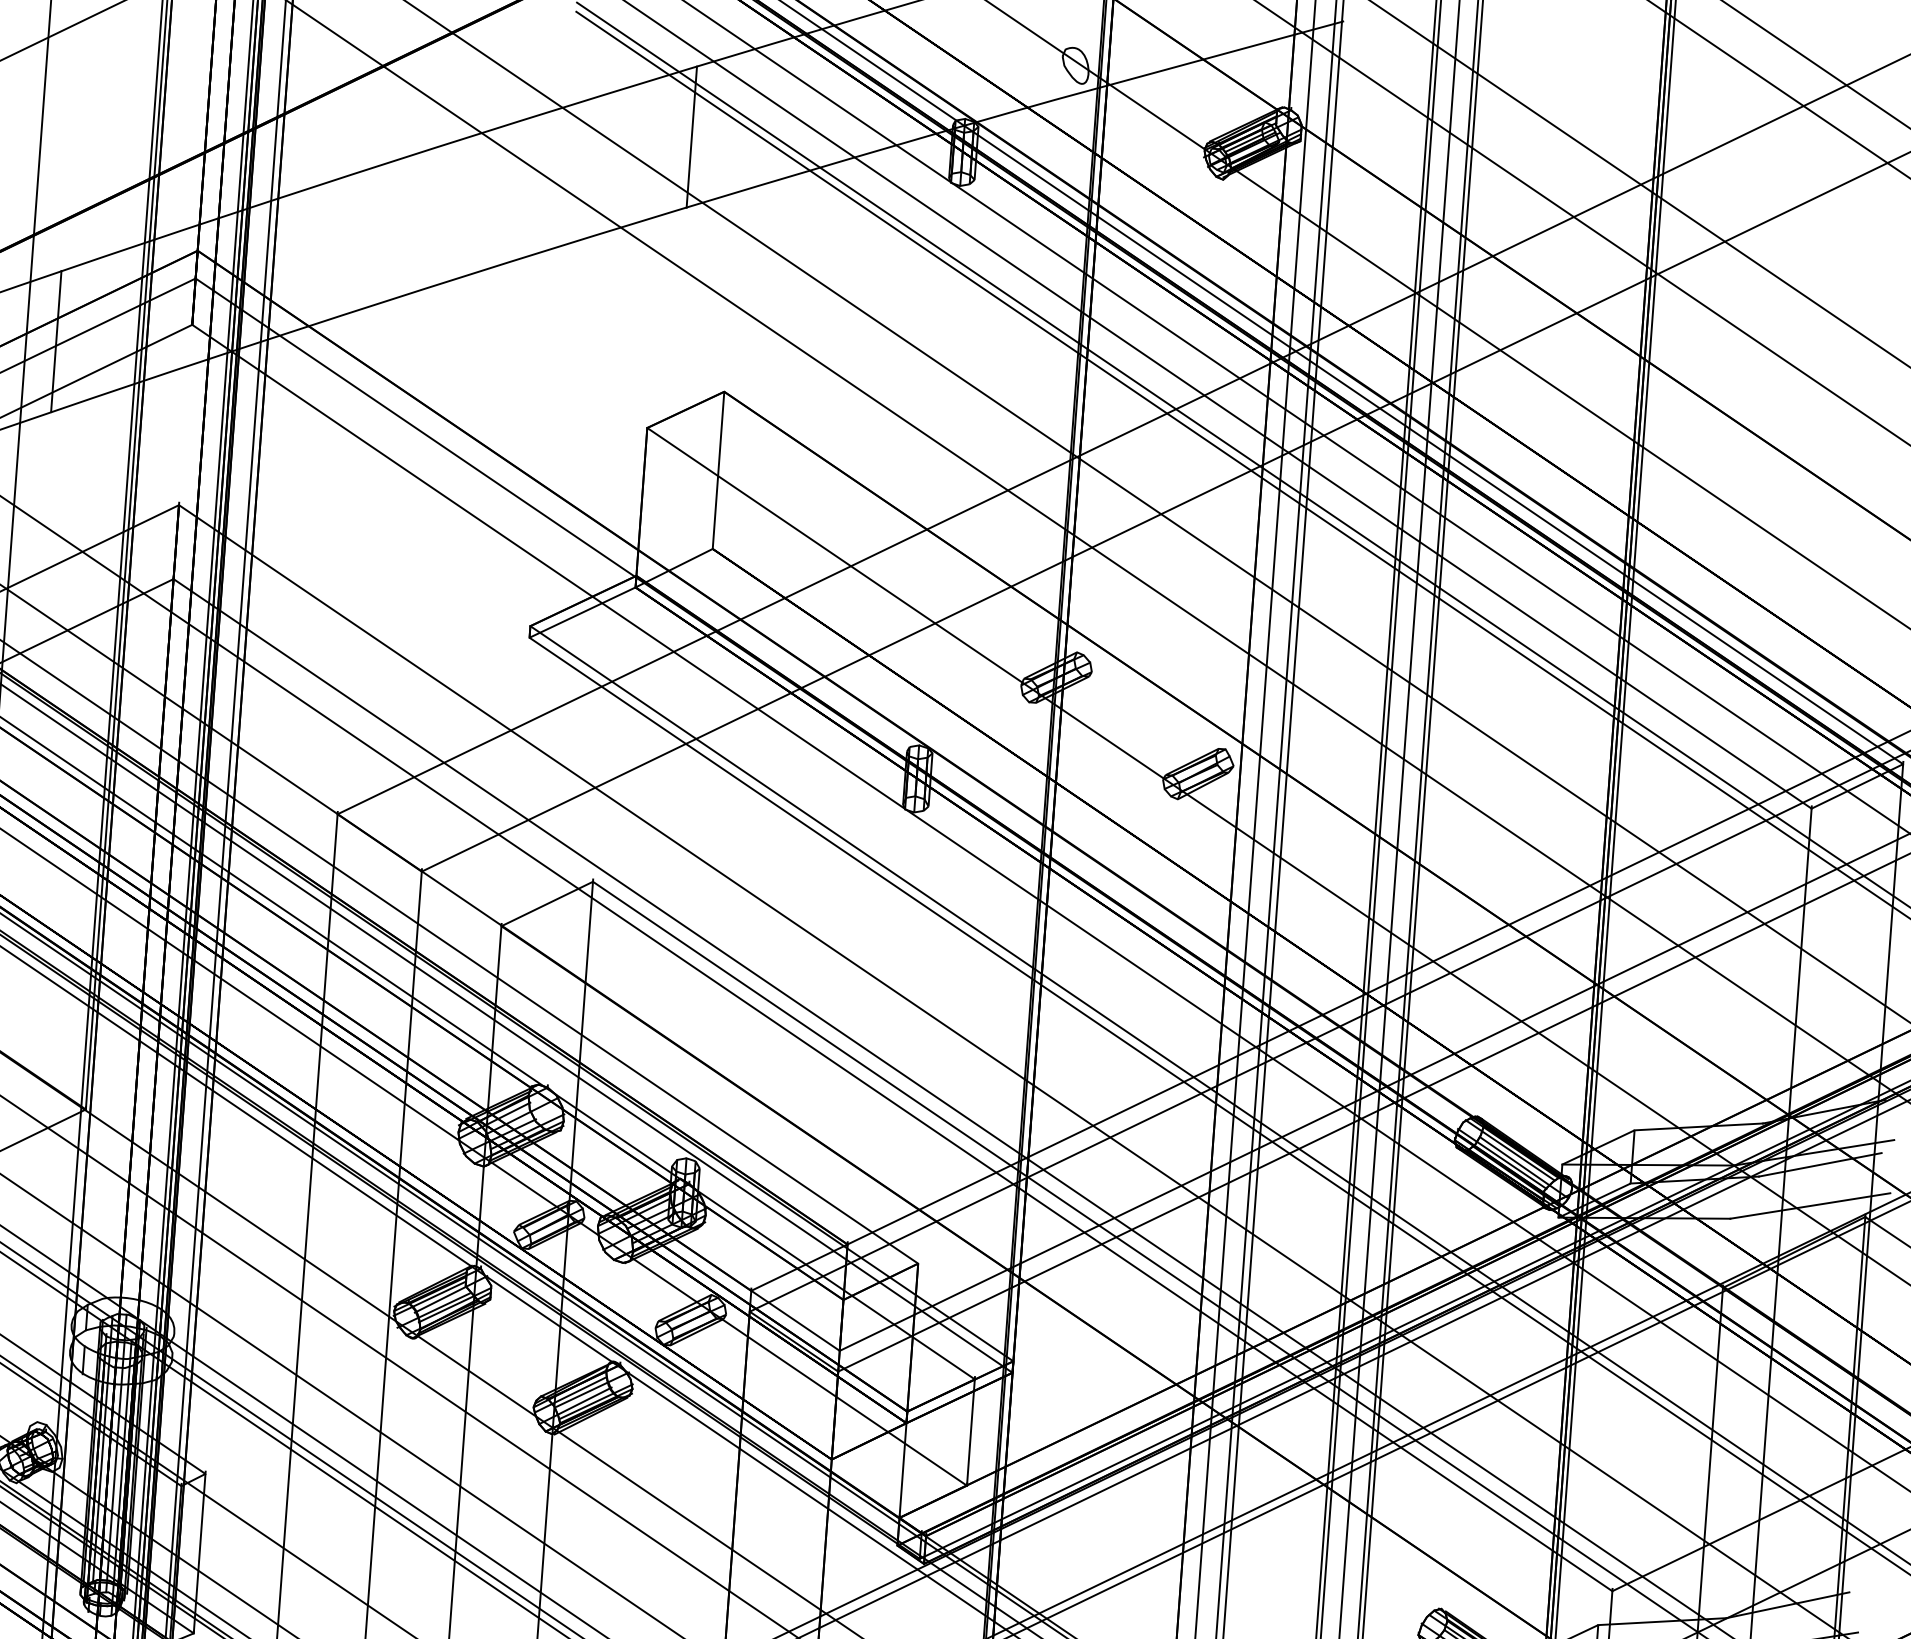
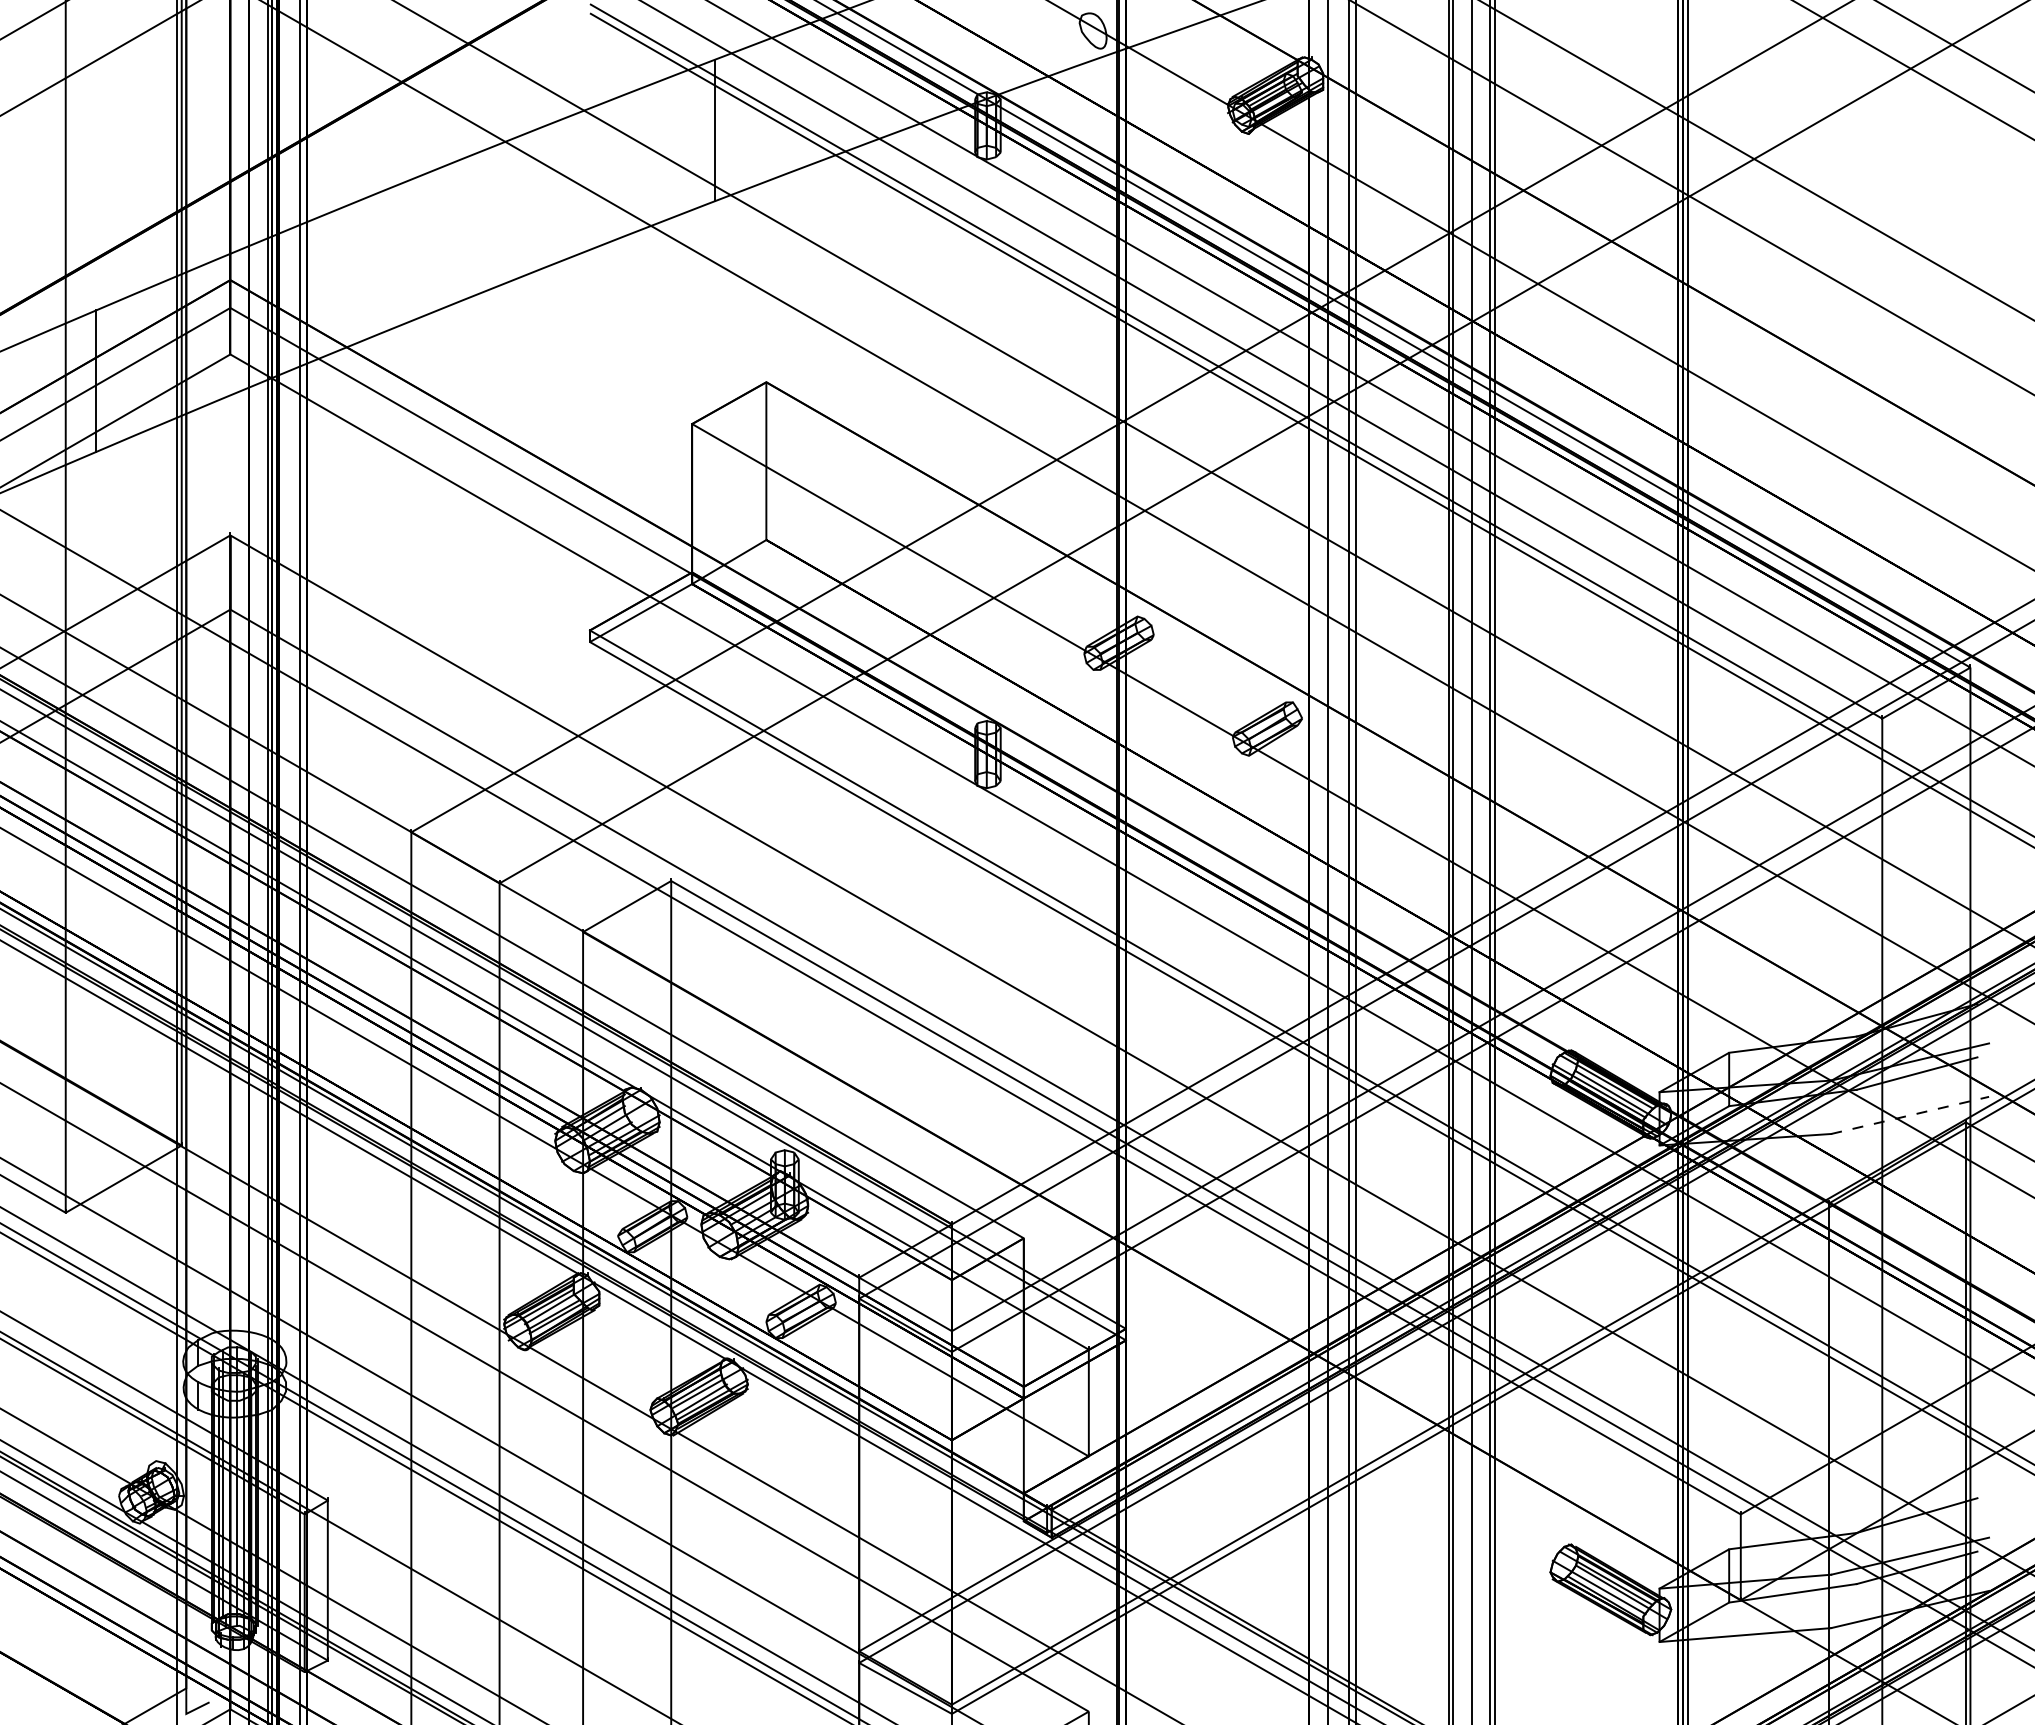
line: (1810, 1206) -> (1910, 1115), solid -> dashed

